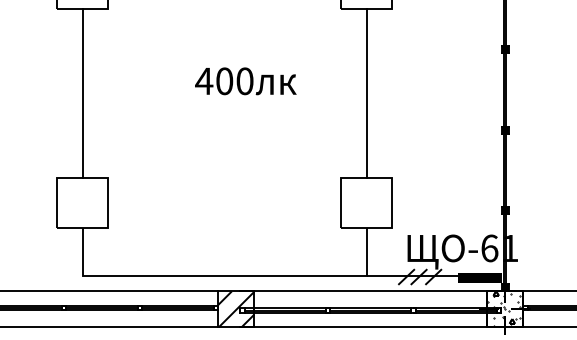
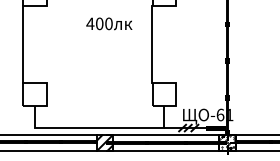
text: (246, 80) -> (109, 23), moved
line: (83, 93) -> (23, 44), moved
line: (366, 93) -> (152, 44), moved

